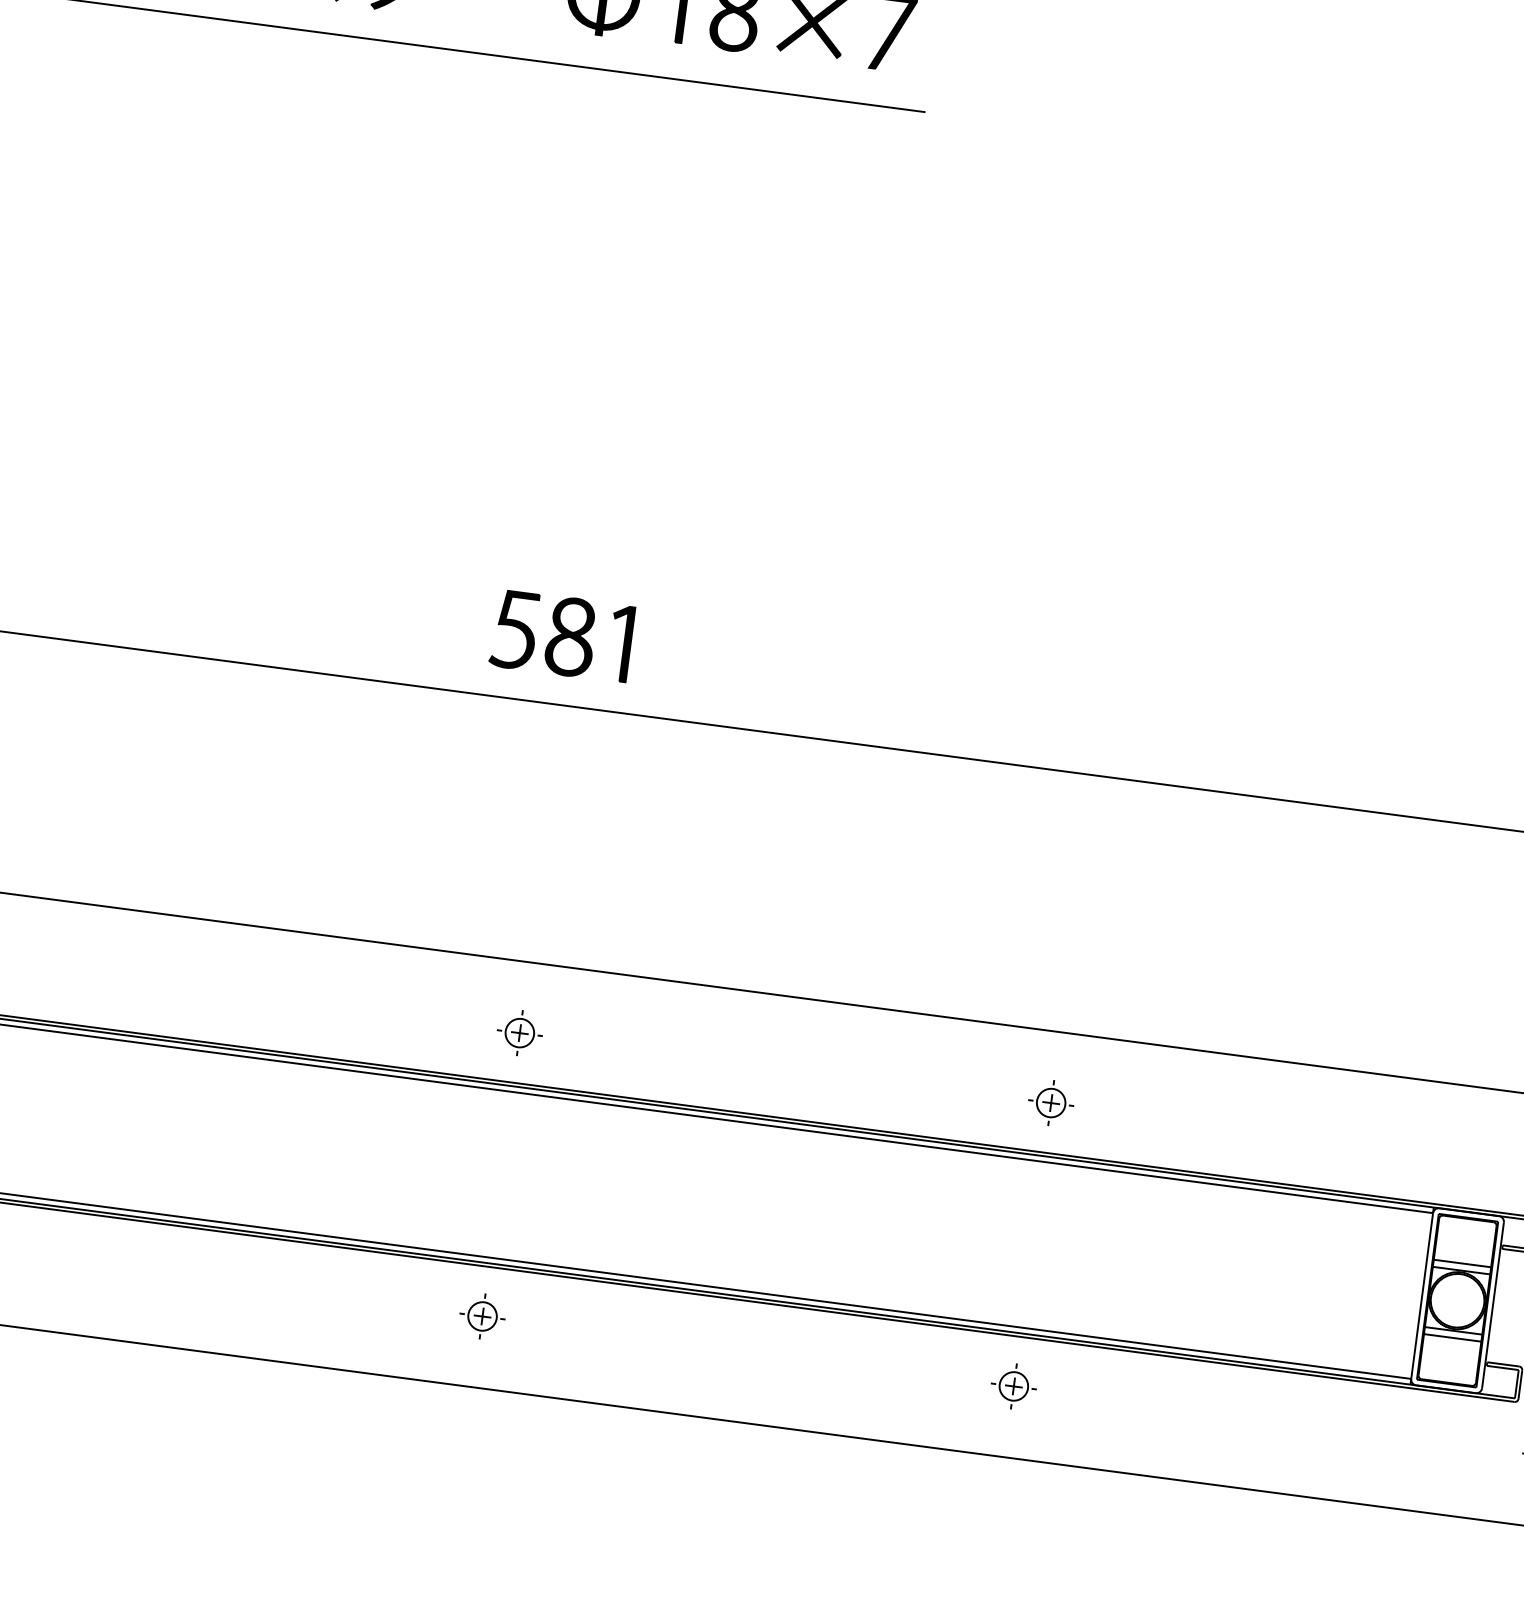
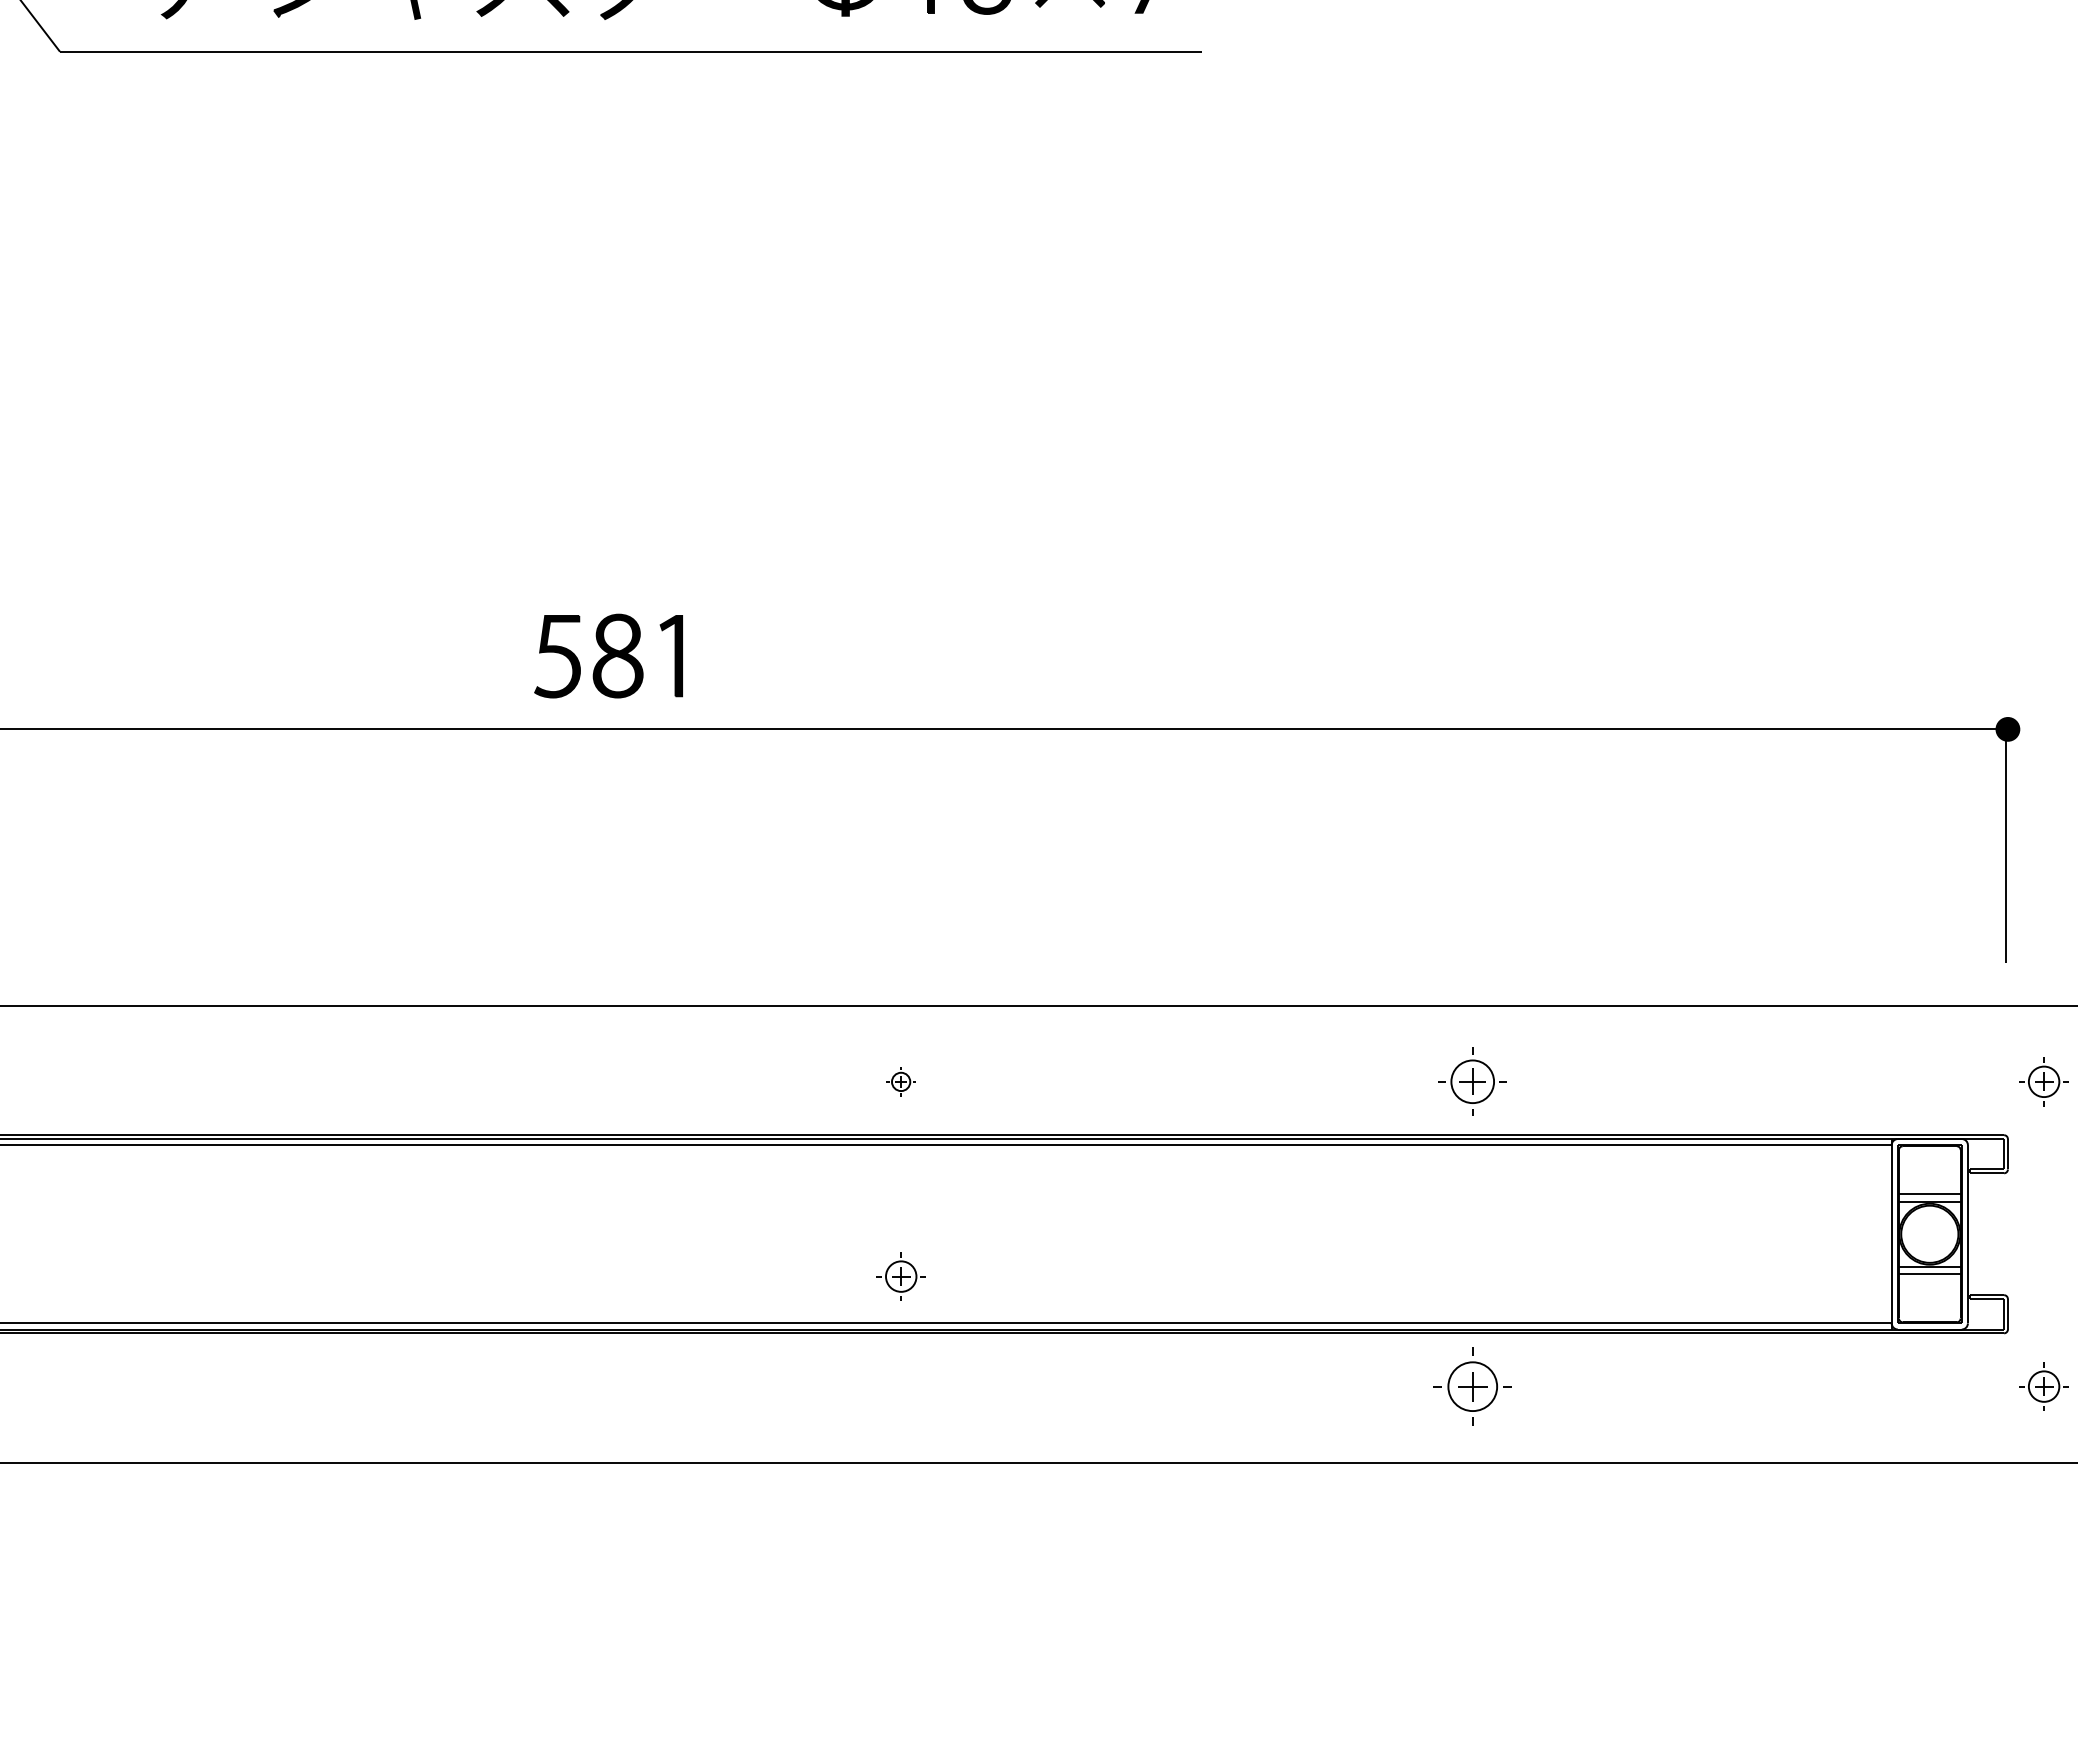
part: (562, 635) -> (608, 655), moved
part: (519, 1032) -> (900, 1081), size x0.6
part: (1051, 1102) -> (1472, 1081), size x1.4
part: (481, 1316) -> (900, 1276), moved
part: (1013, 1386) -> (1472, 1386), size x1.6

